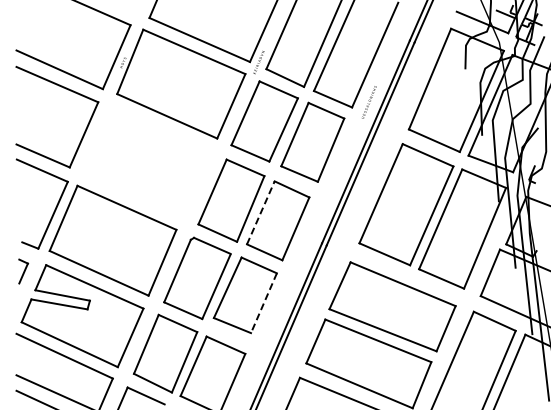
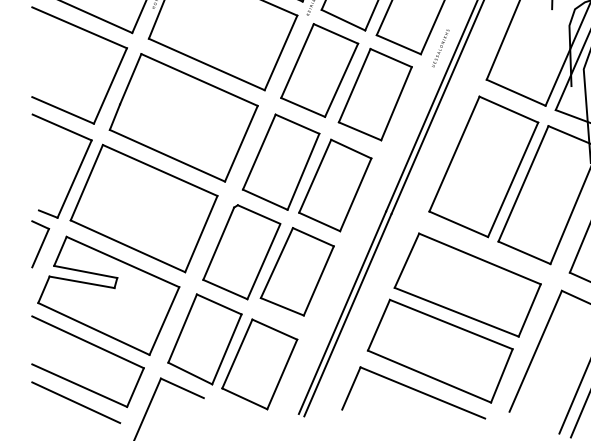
part: (147, 162) -> (183, 117), added
line: (261, 212) -> (315, 175), dashed -> solid
part: (23, 271) -> (40, 244), size x1.67
line: (263, 303) -> (318, 281), dashed -> solid

